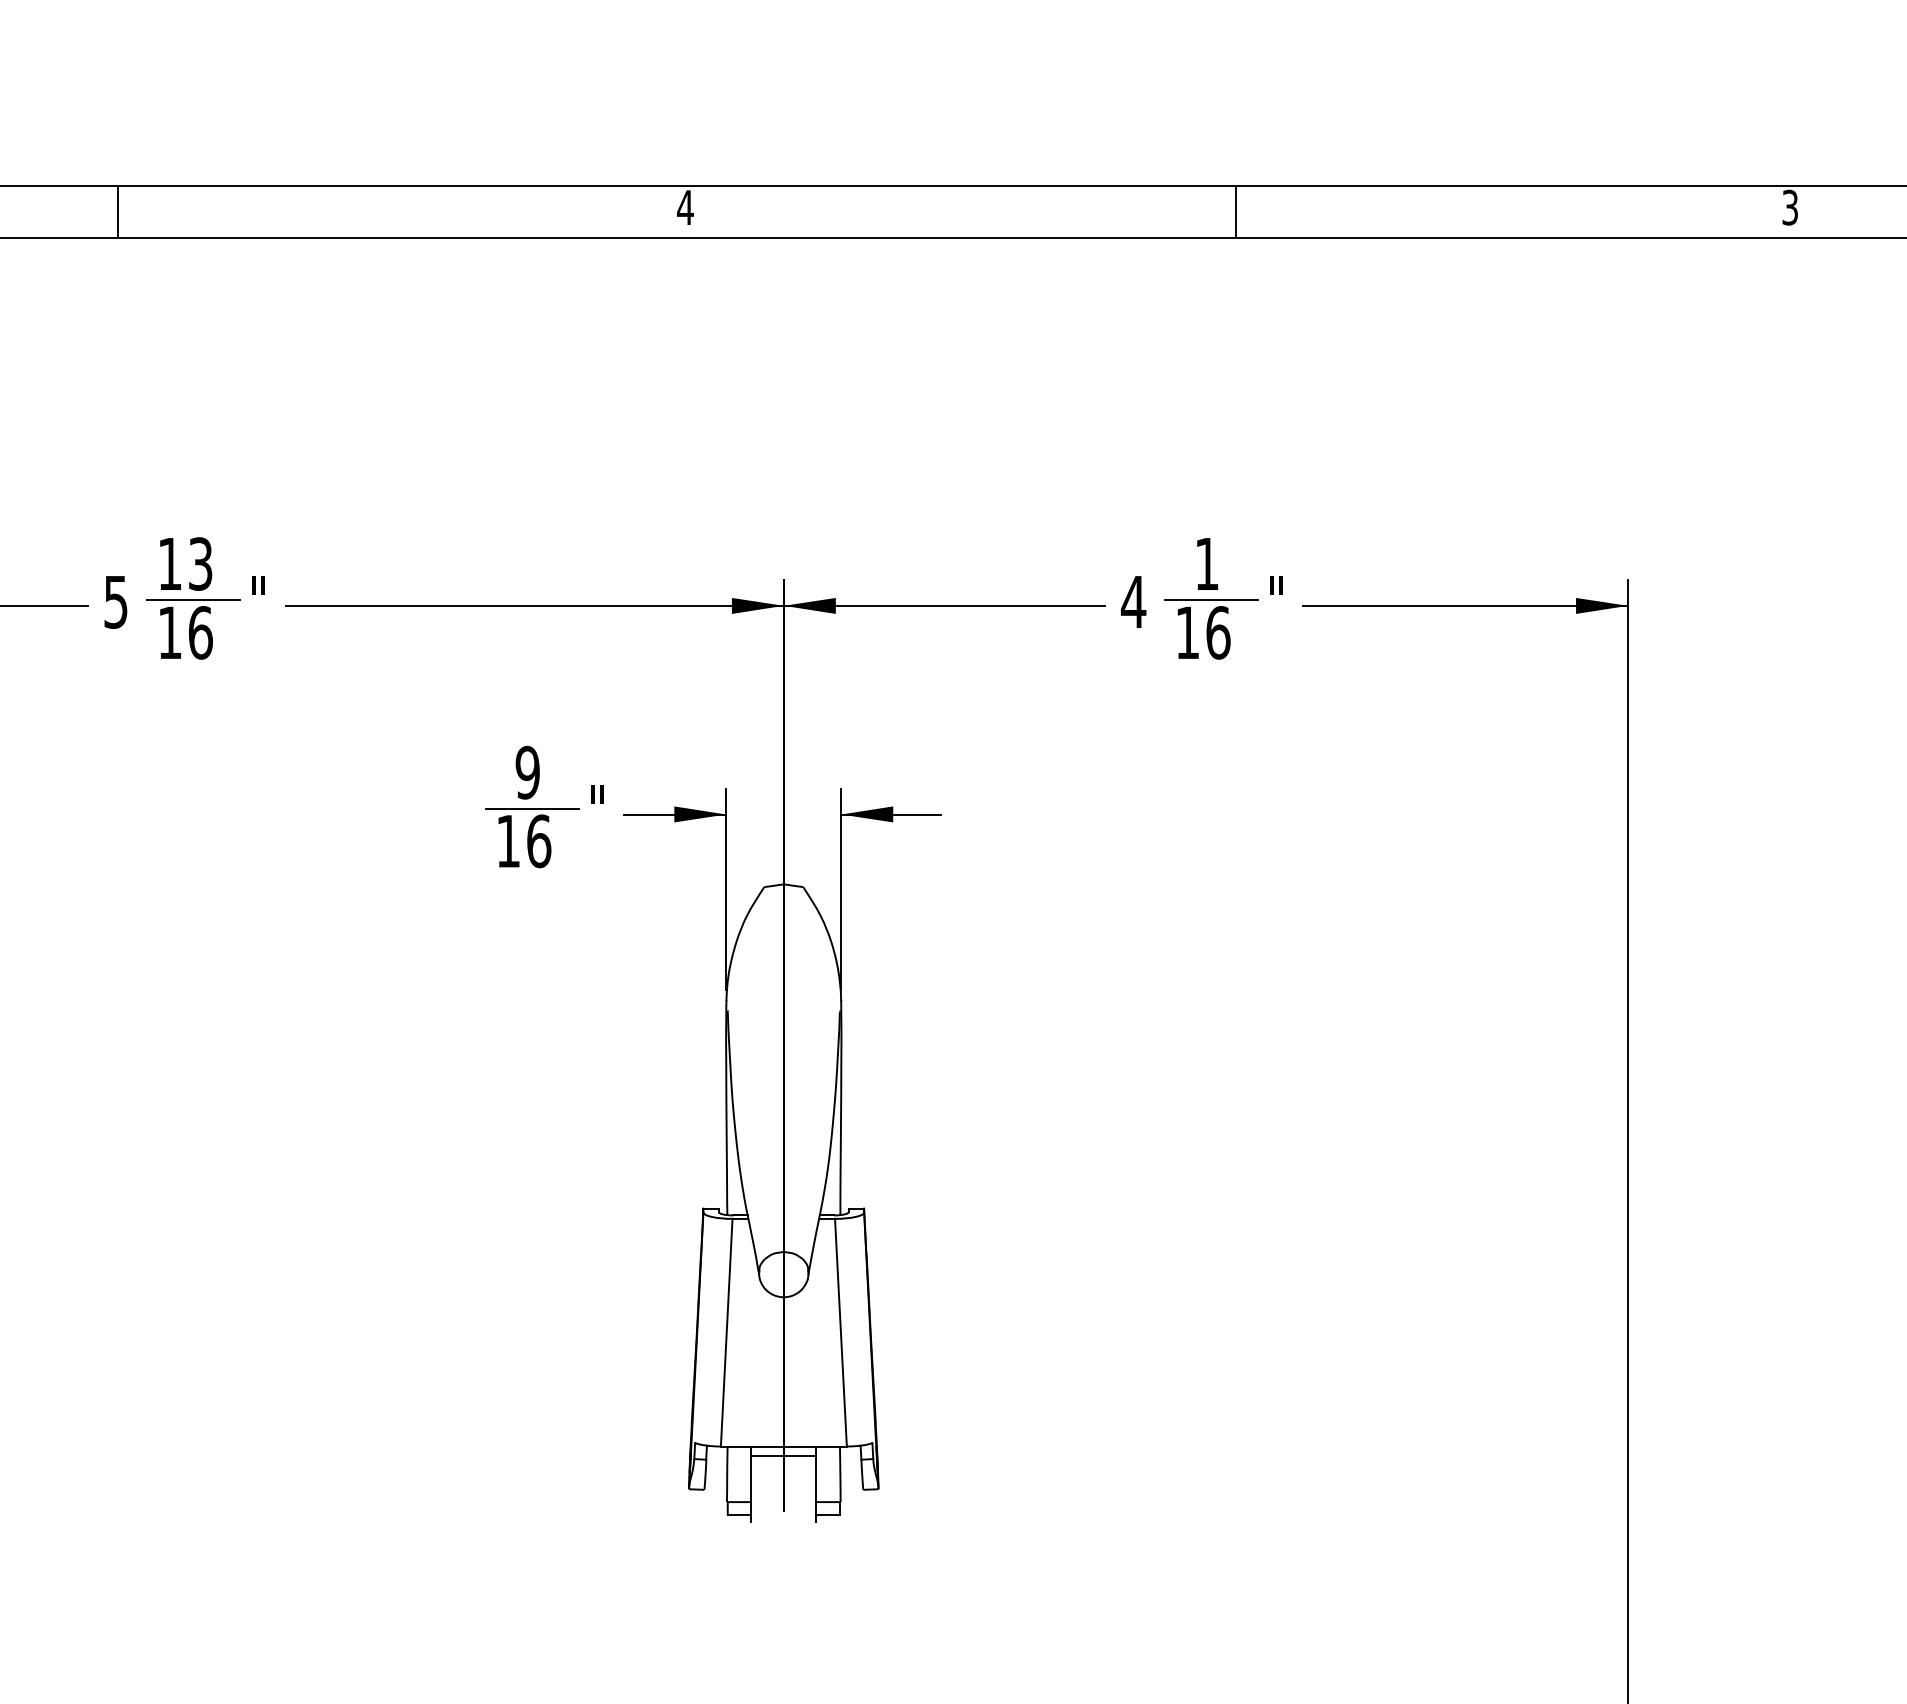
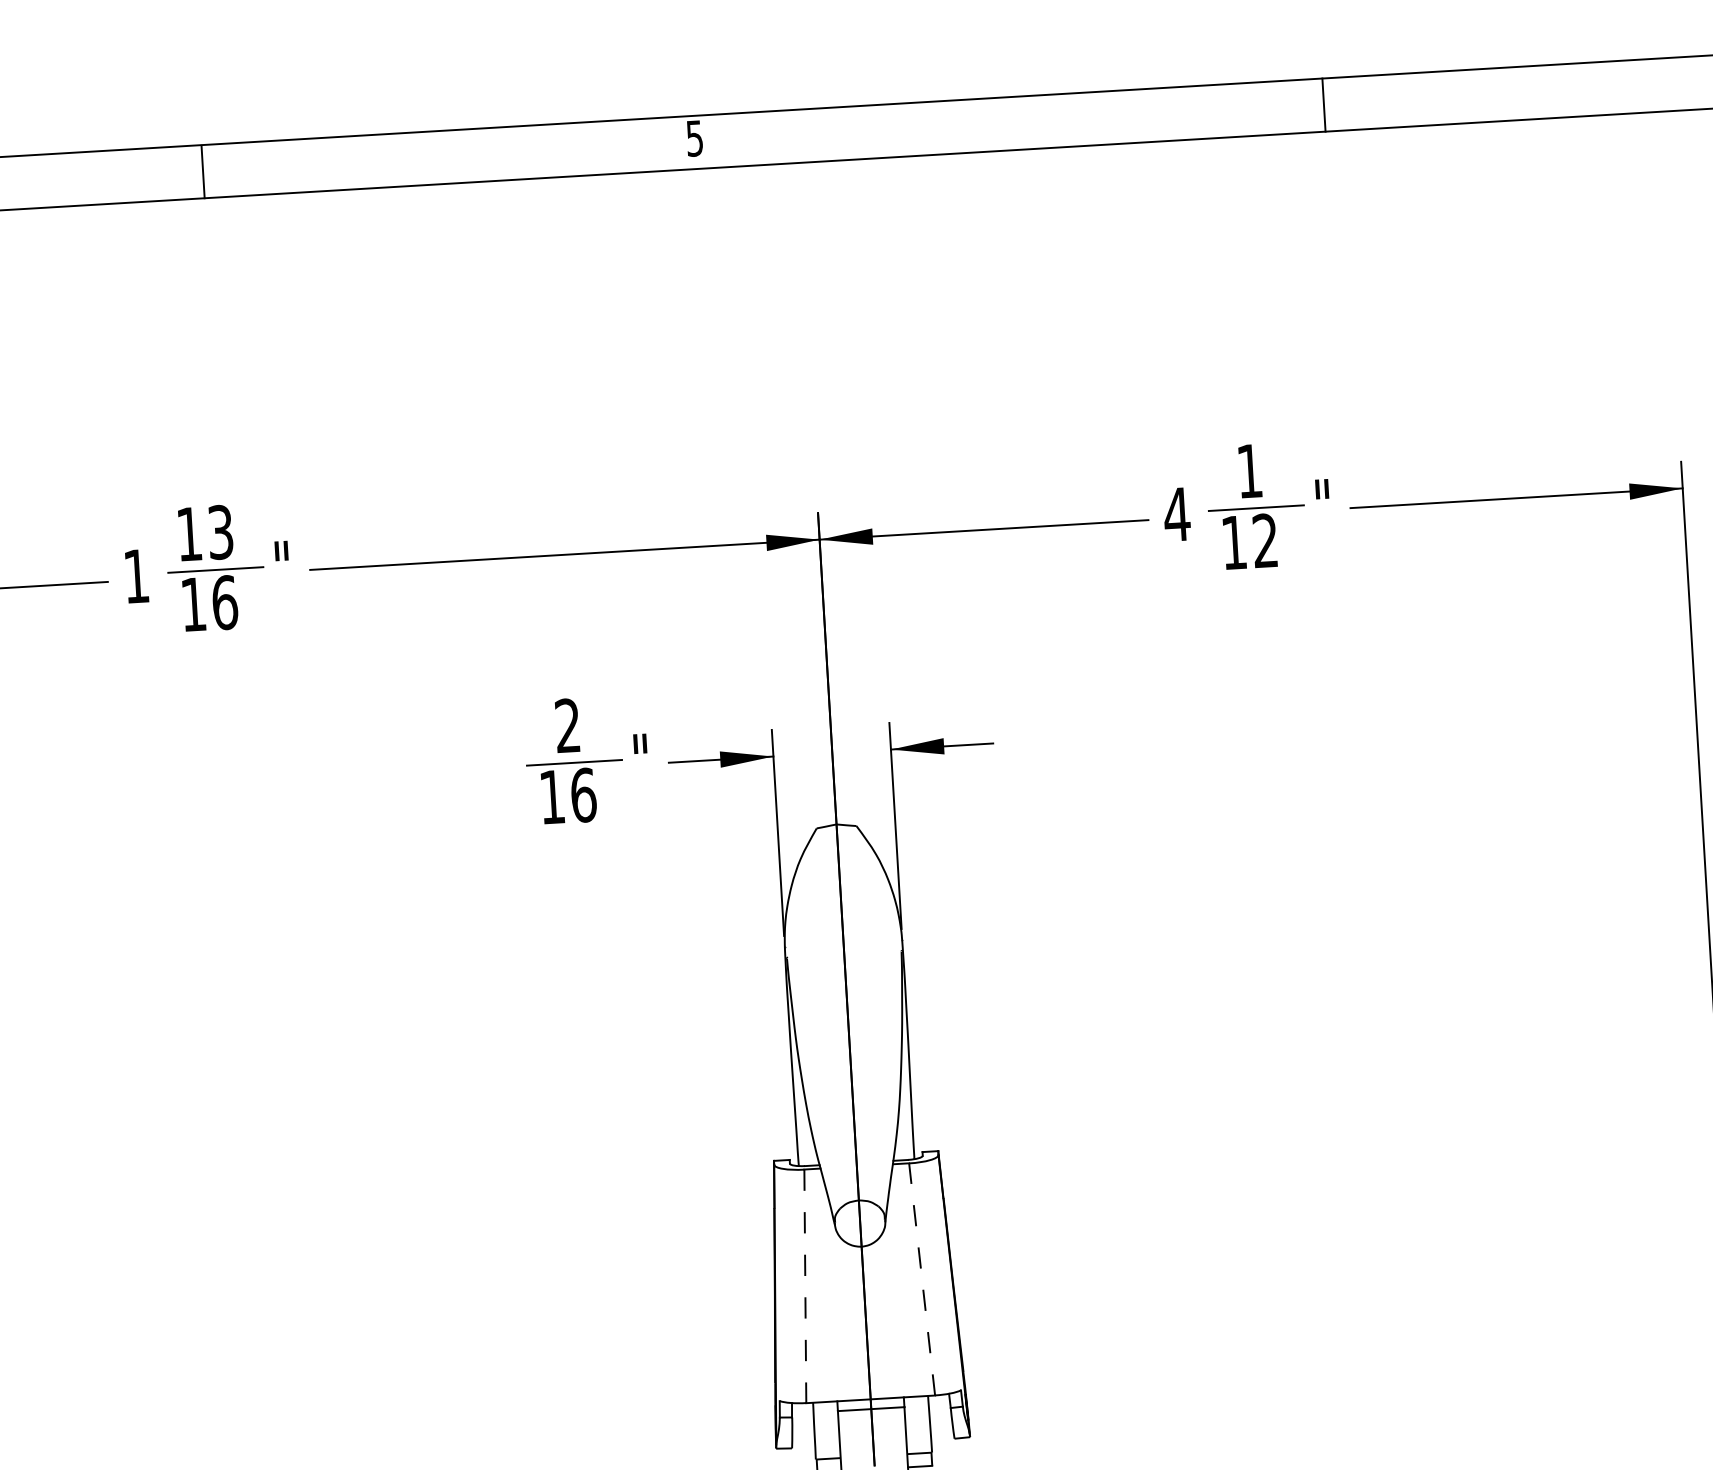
text: (685, 207) -> (694, 138), 4 -> 5
line: (118, 211) -> (203, 171), moved
line: (1235, 211) -> (1323, 105), moved
text: (115, 602) -> (136, 576), 5 -> 1
text: (1218, 632) -> (1265, 540), 16 -> 12
text: (527, 772) -> (567, 725), 9 -> 2
line: (840, 1332) -> (921, 1279), solid -> dashed
line: (726, 1333) -> (805, 1287), solid -> dashed

